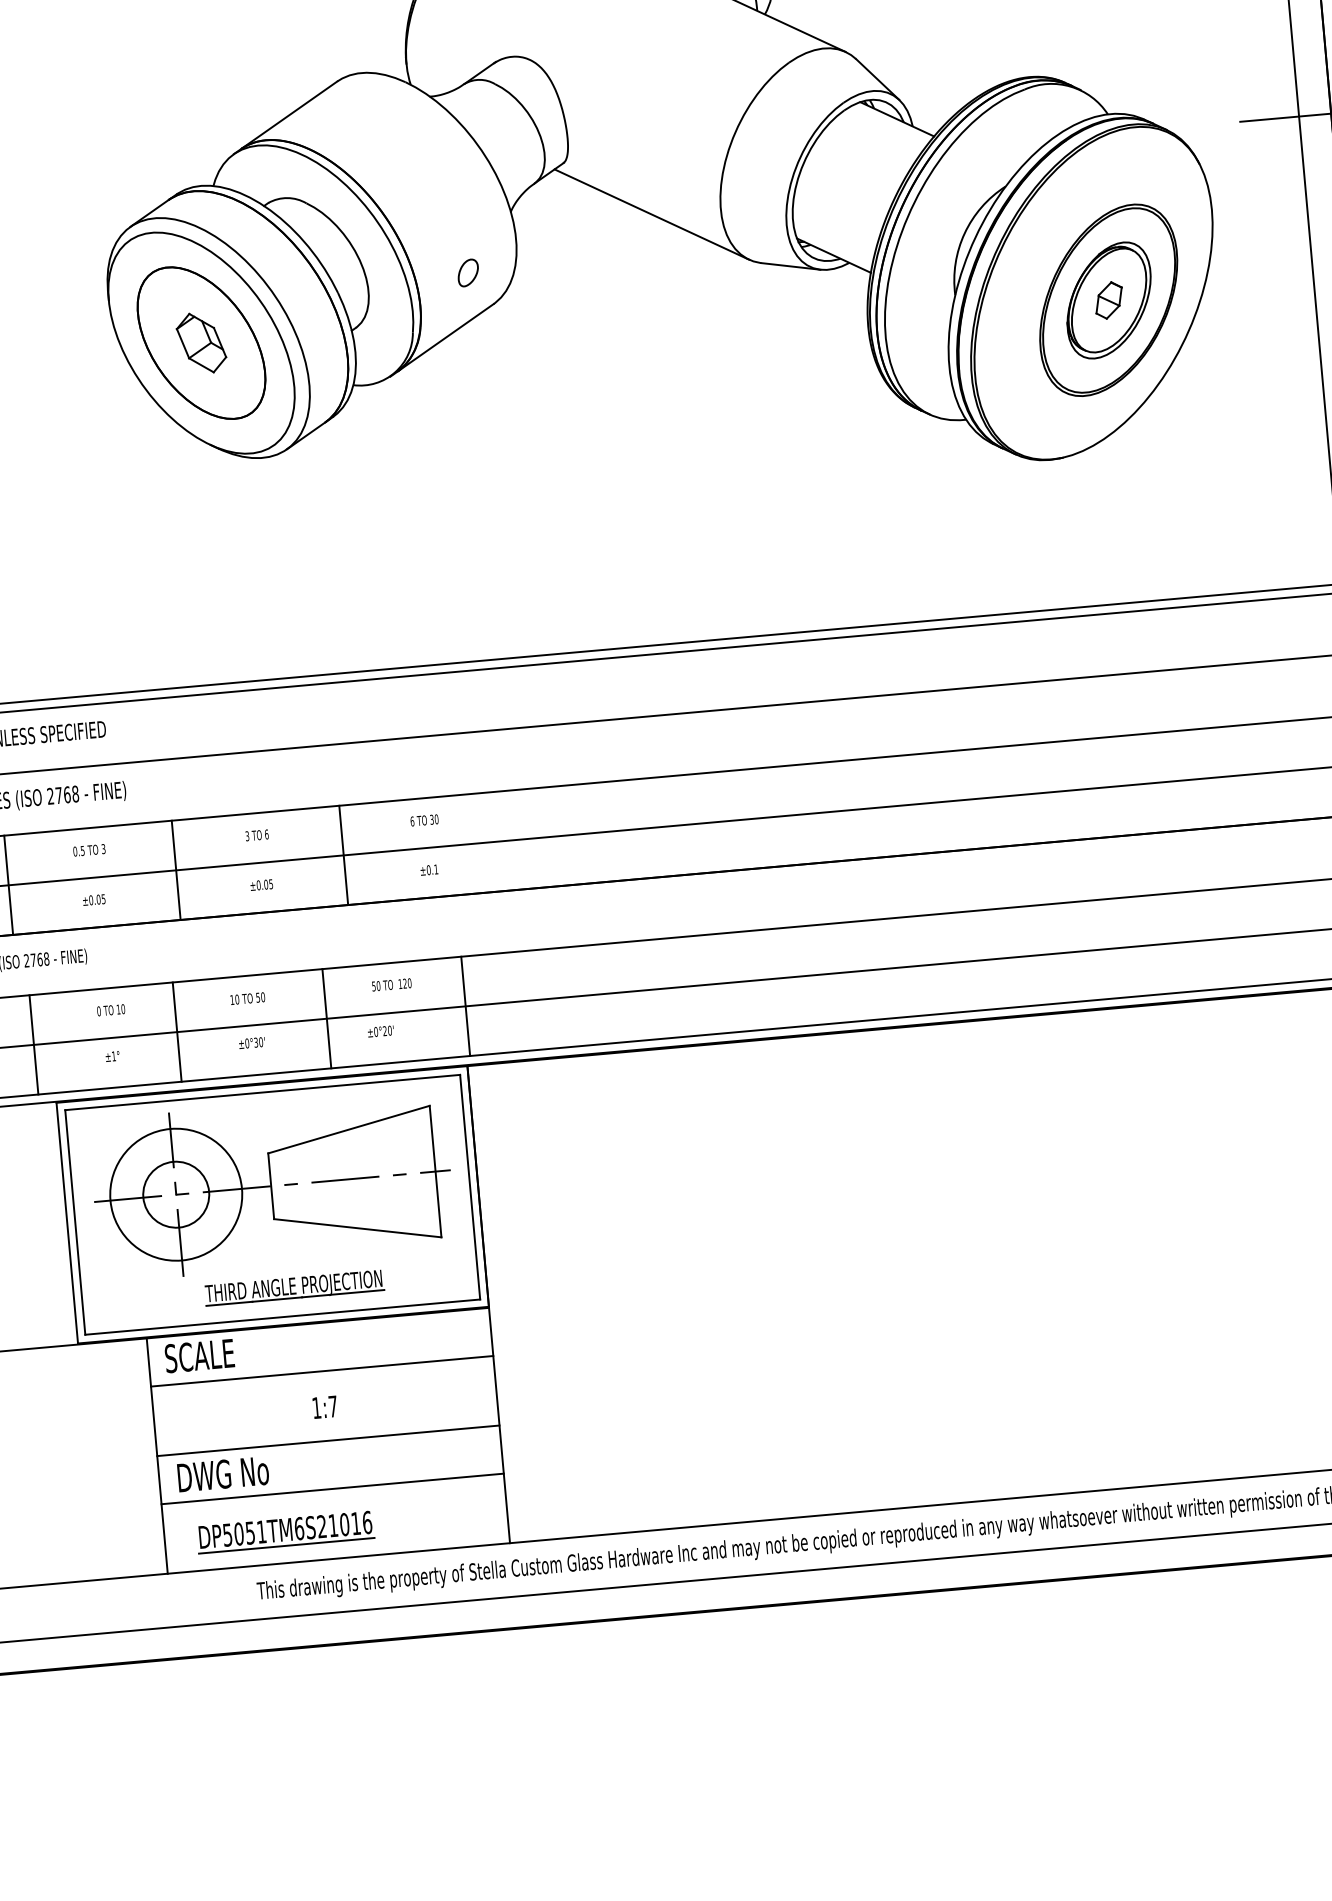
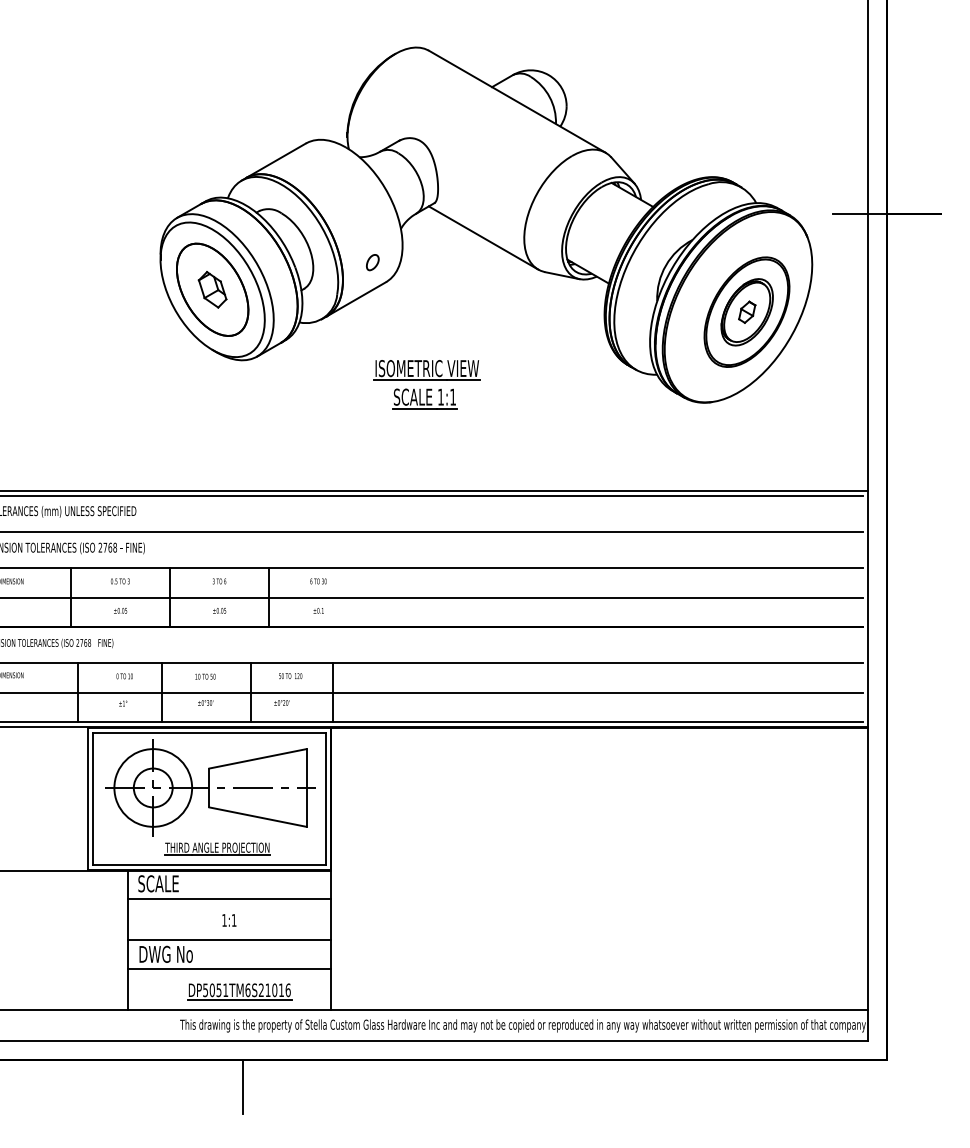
part: (577, 471) -> (426, 384), added
text: (333, 1406) -> (234, 920), 1:7 -> 1:1
part: (285, 1531) -> (239, 991), moved
line: (372, 1686) -> (242, 1086), added

